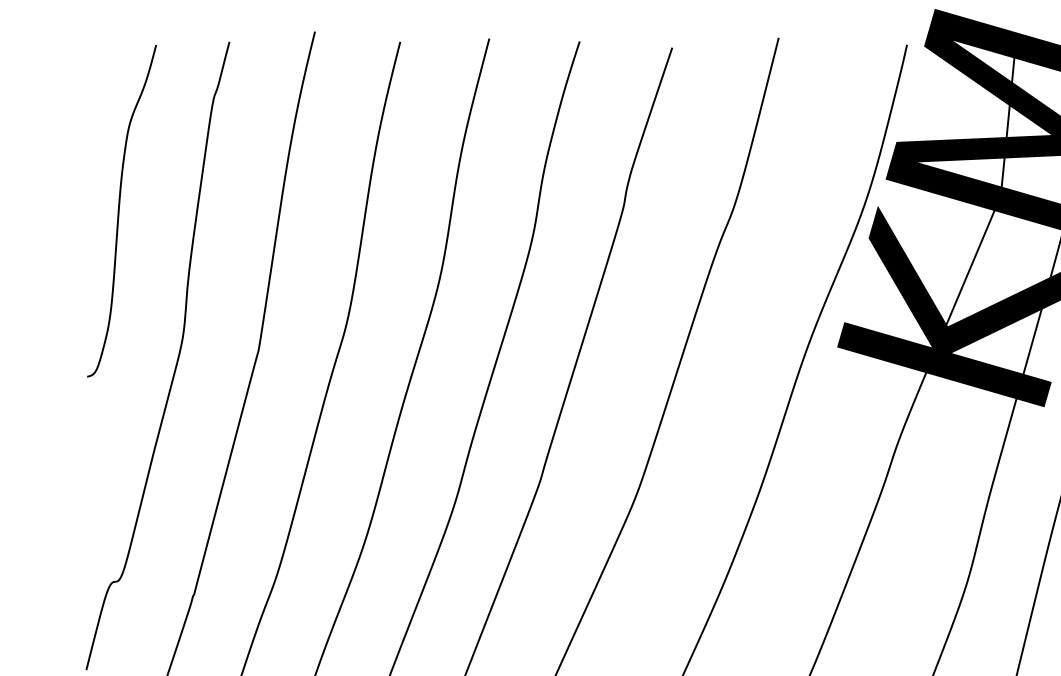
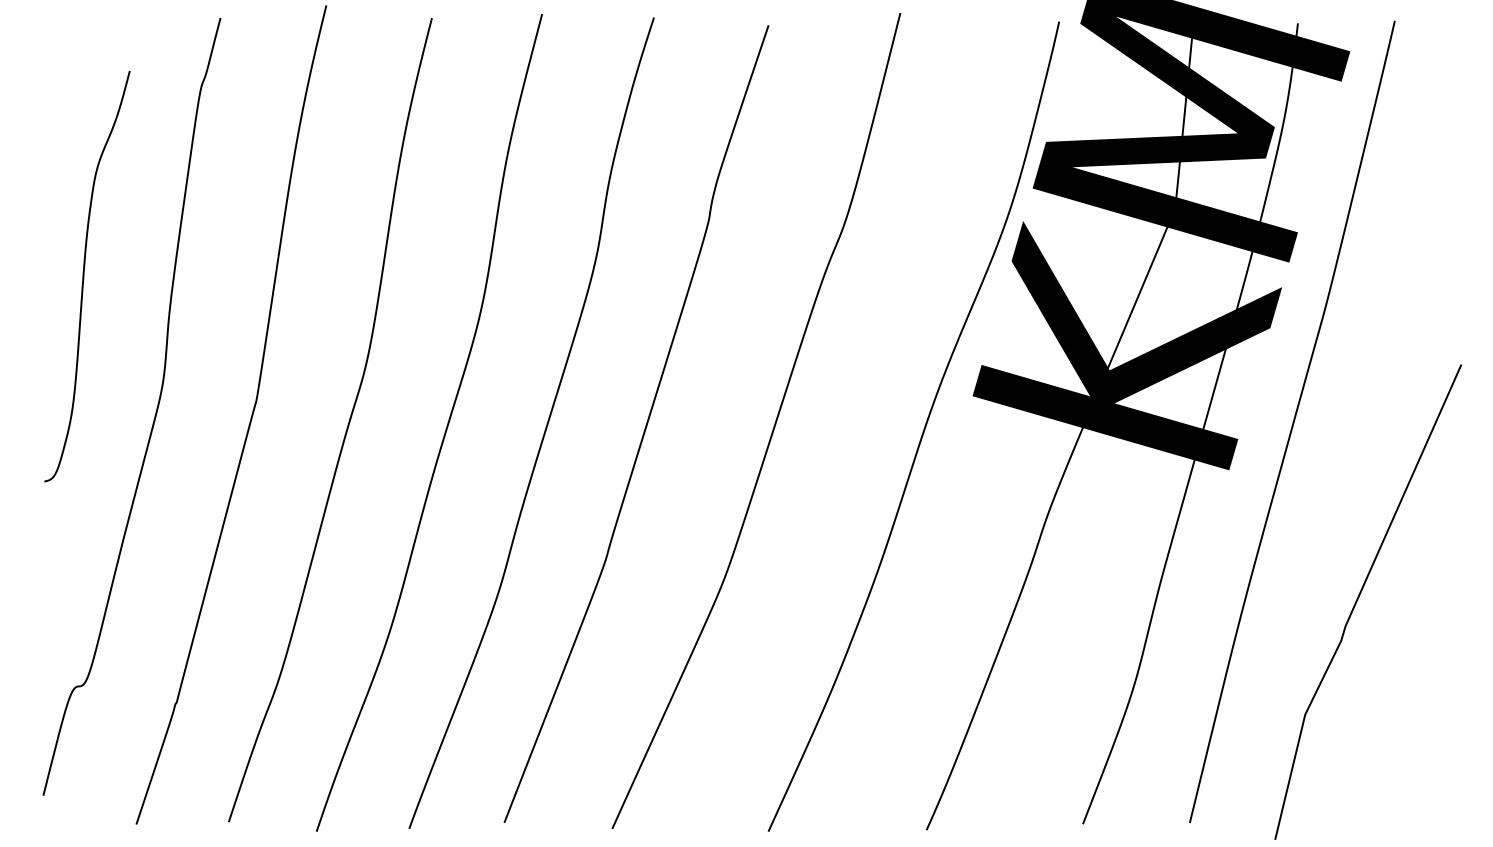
curve: (119, 211) -> (84, 276), moved

